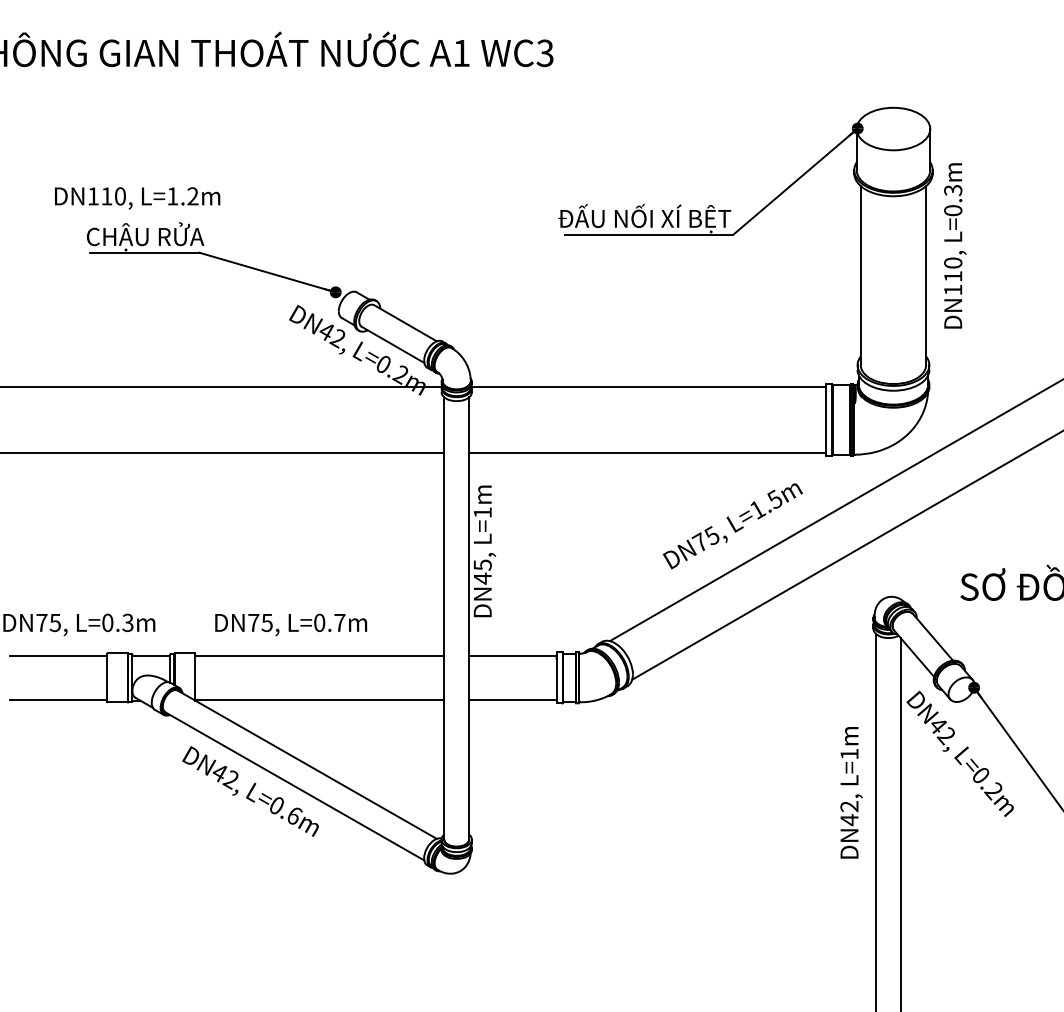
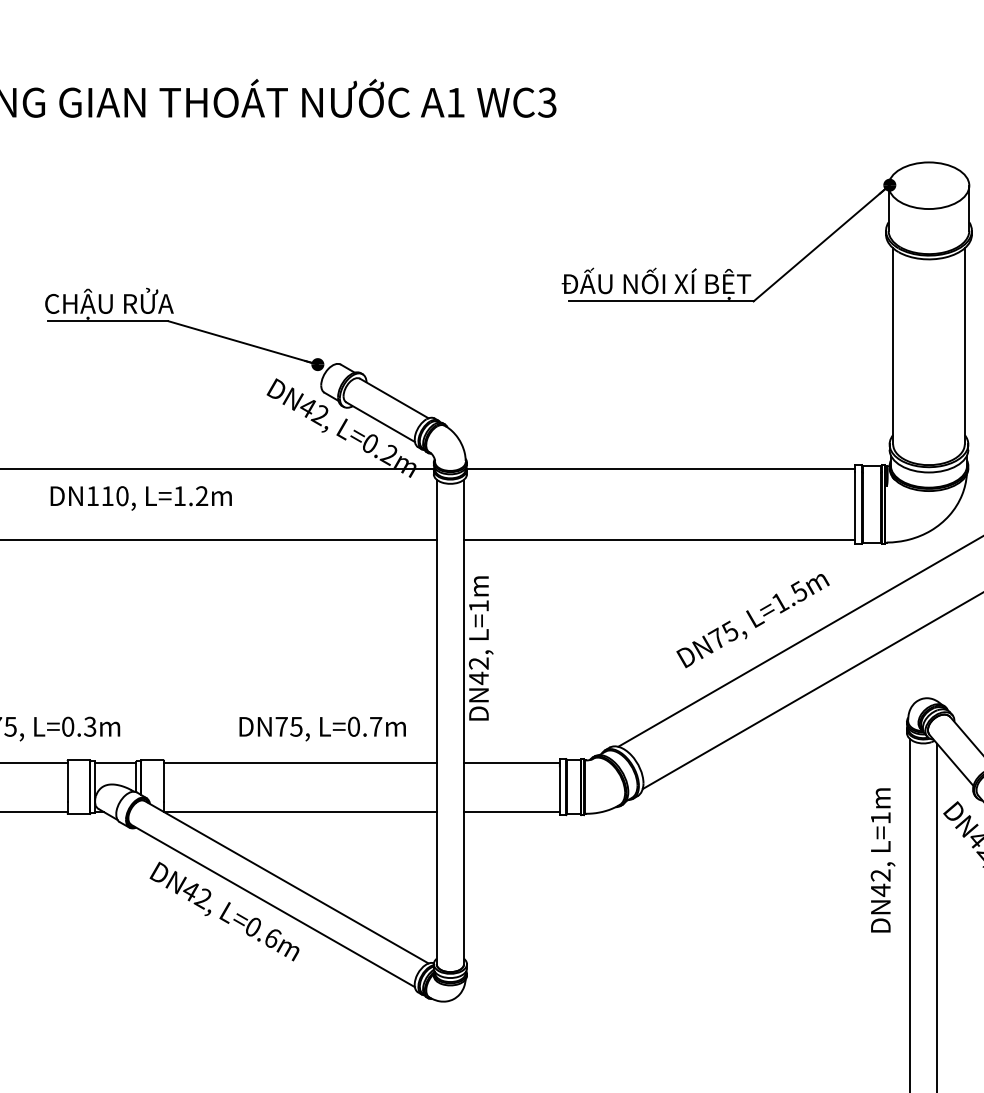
text: (137, 198) -> (141, 498), moved
text: (482, 564) -> (478, 662), DN45, -> DN42,
text: (291, 624) -> (323, 728), moved
text: (851, 792) -> (882, 860), moved

